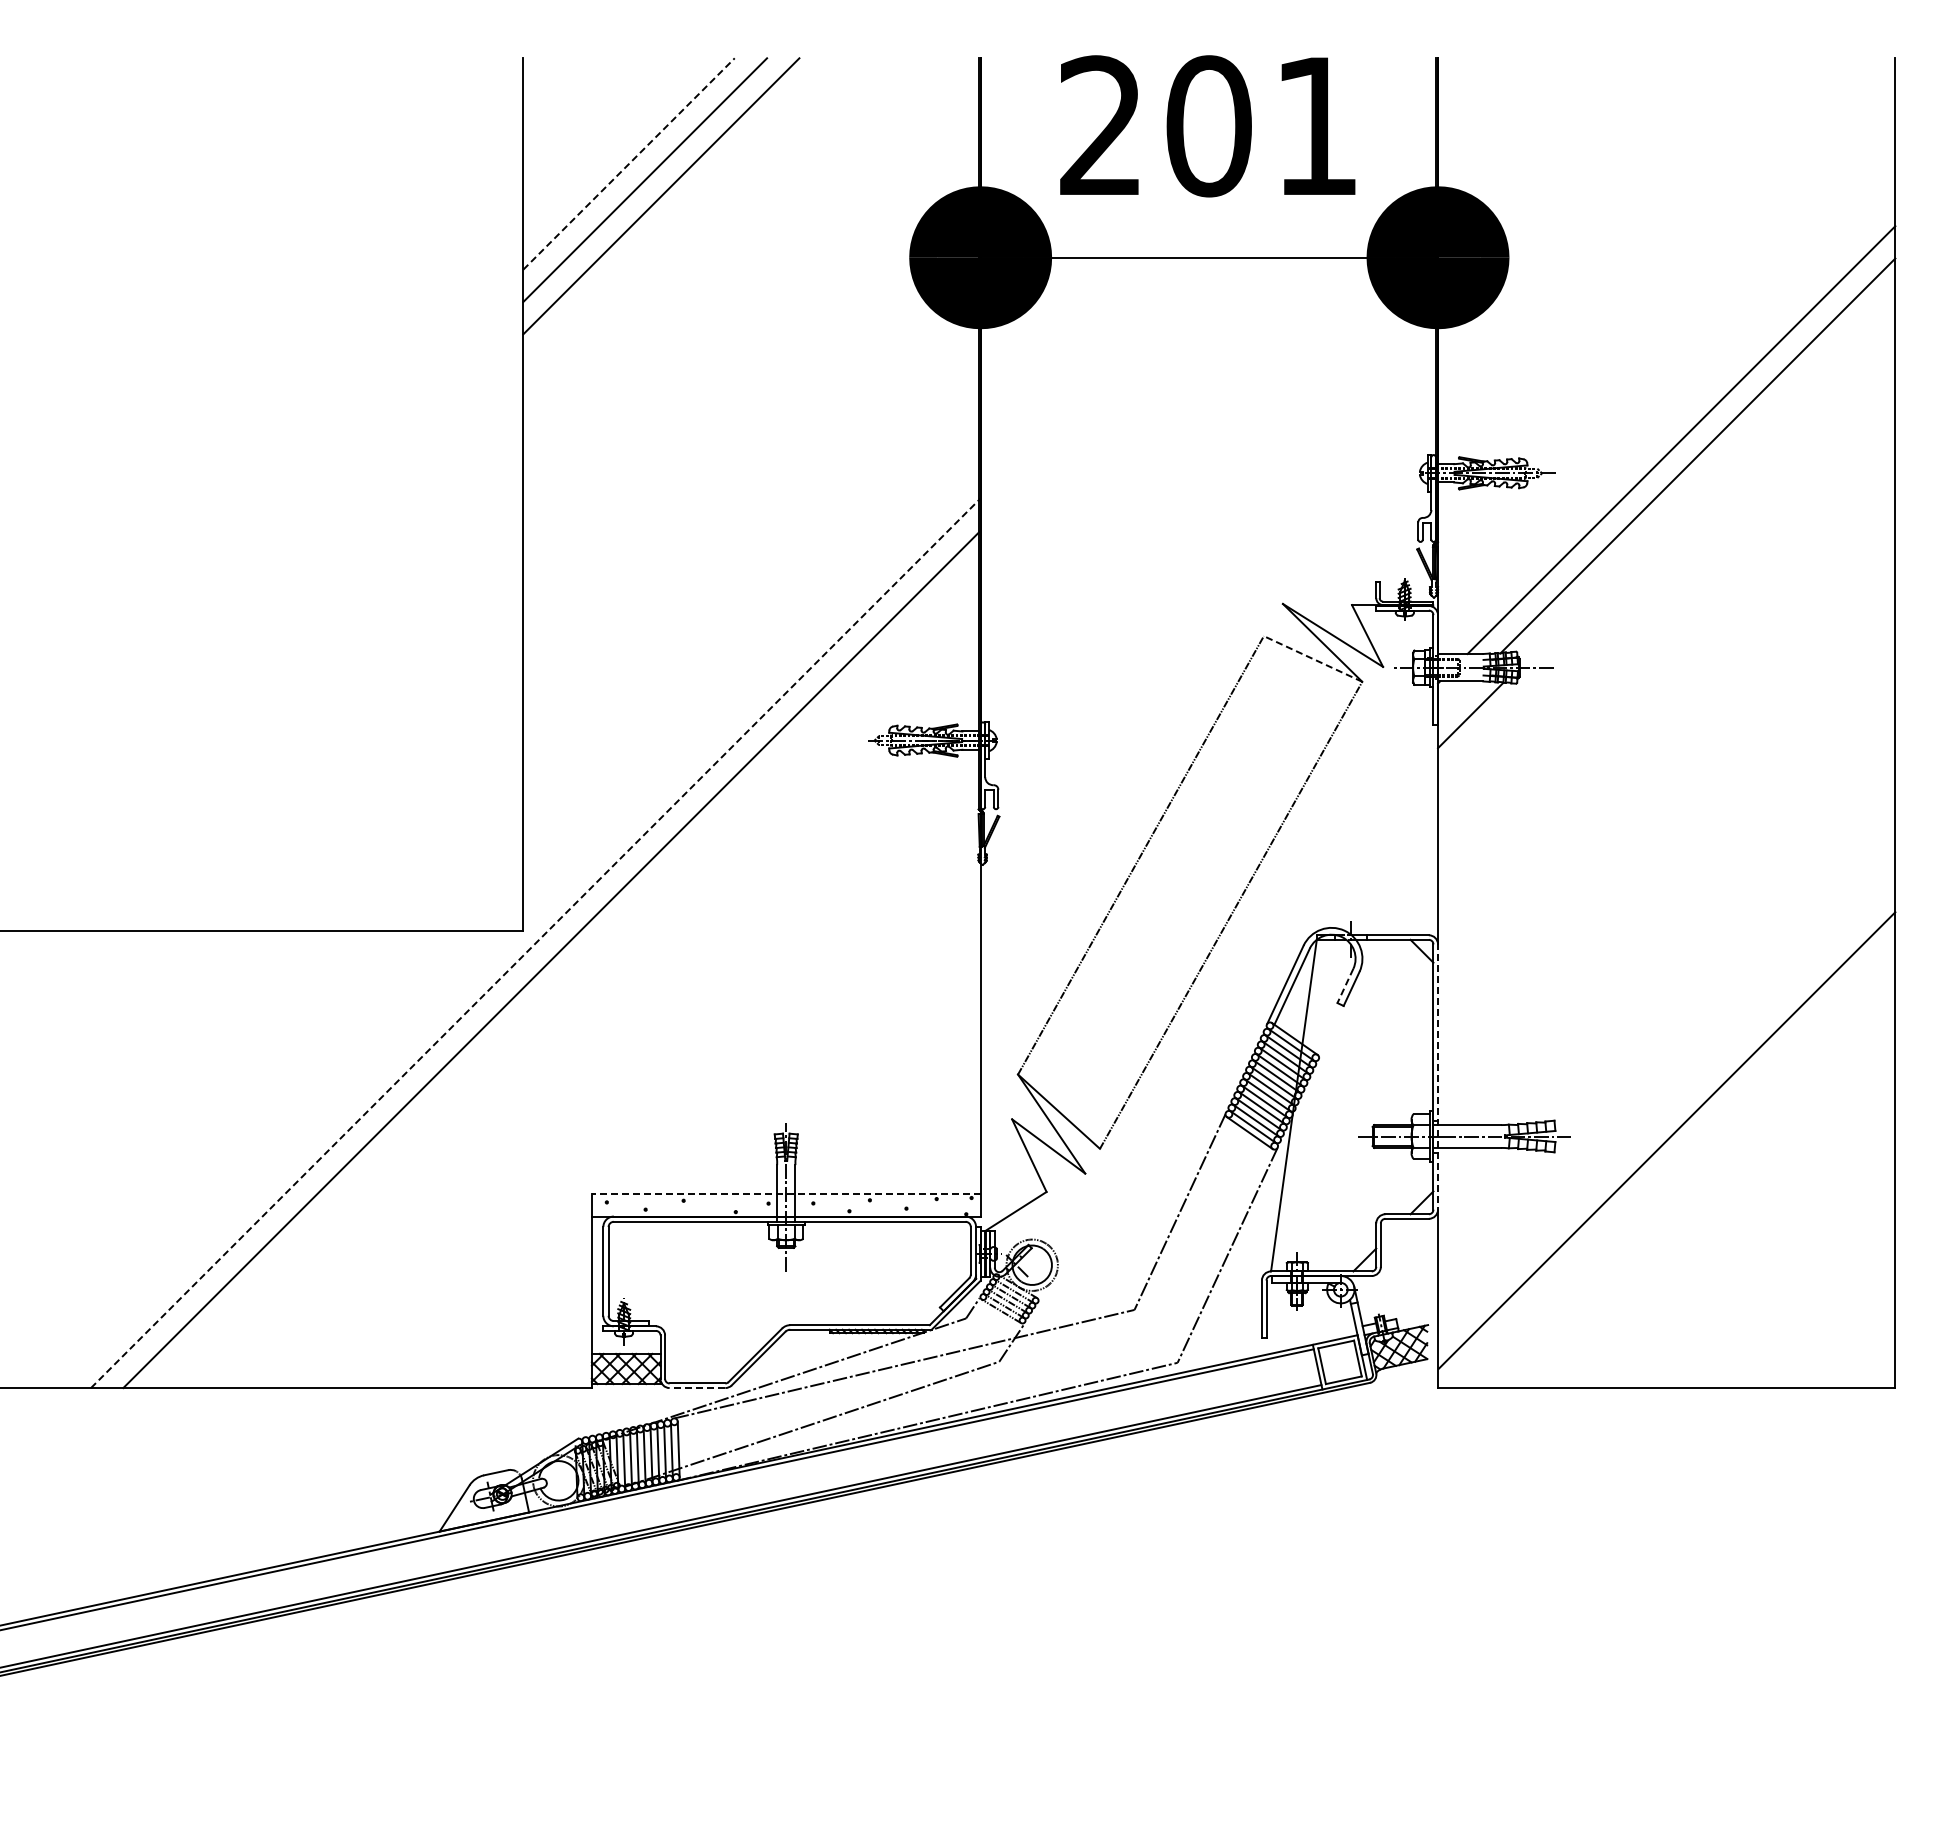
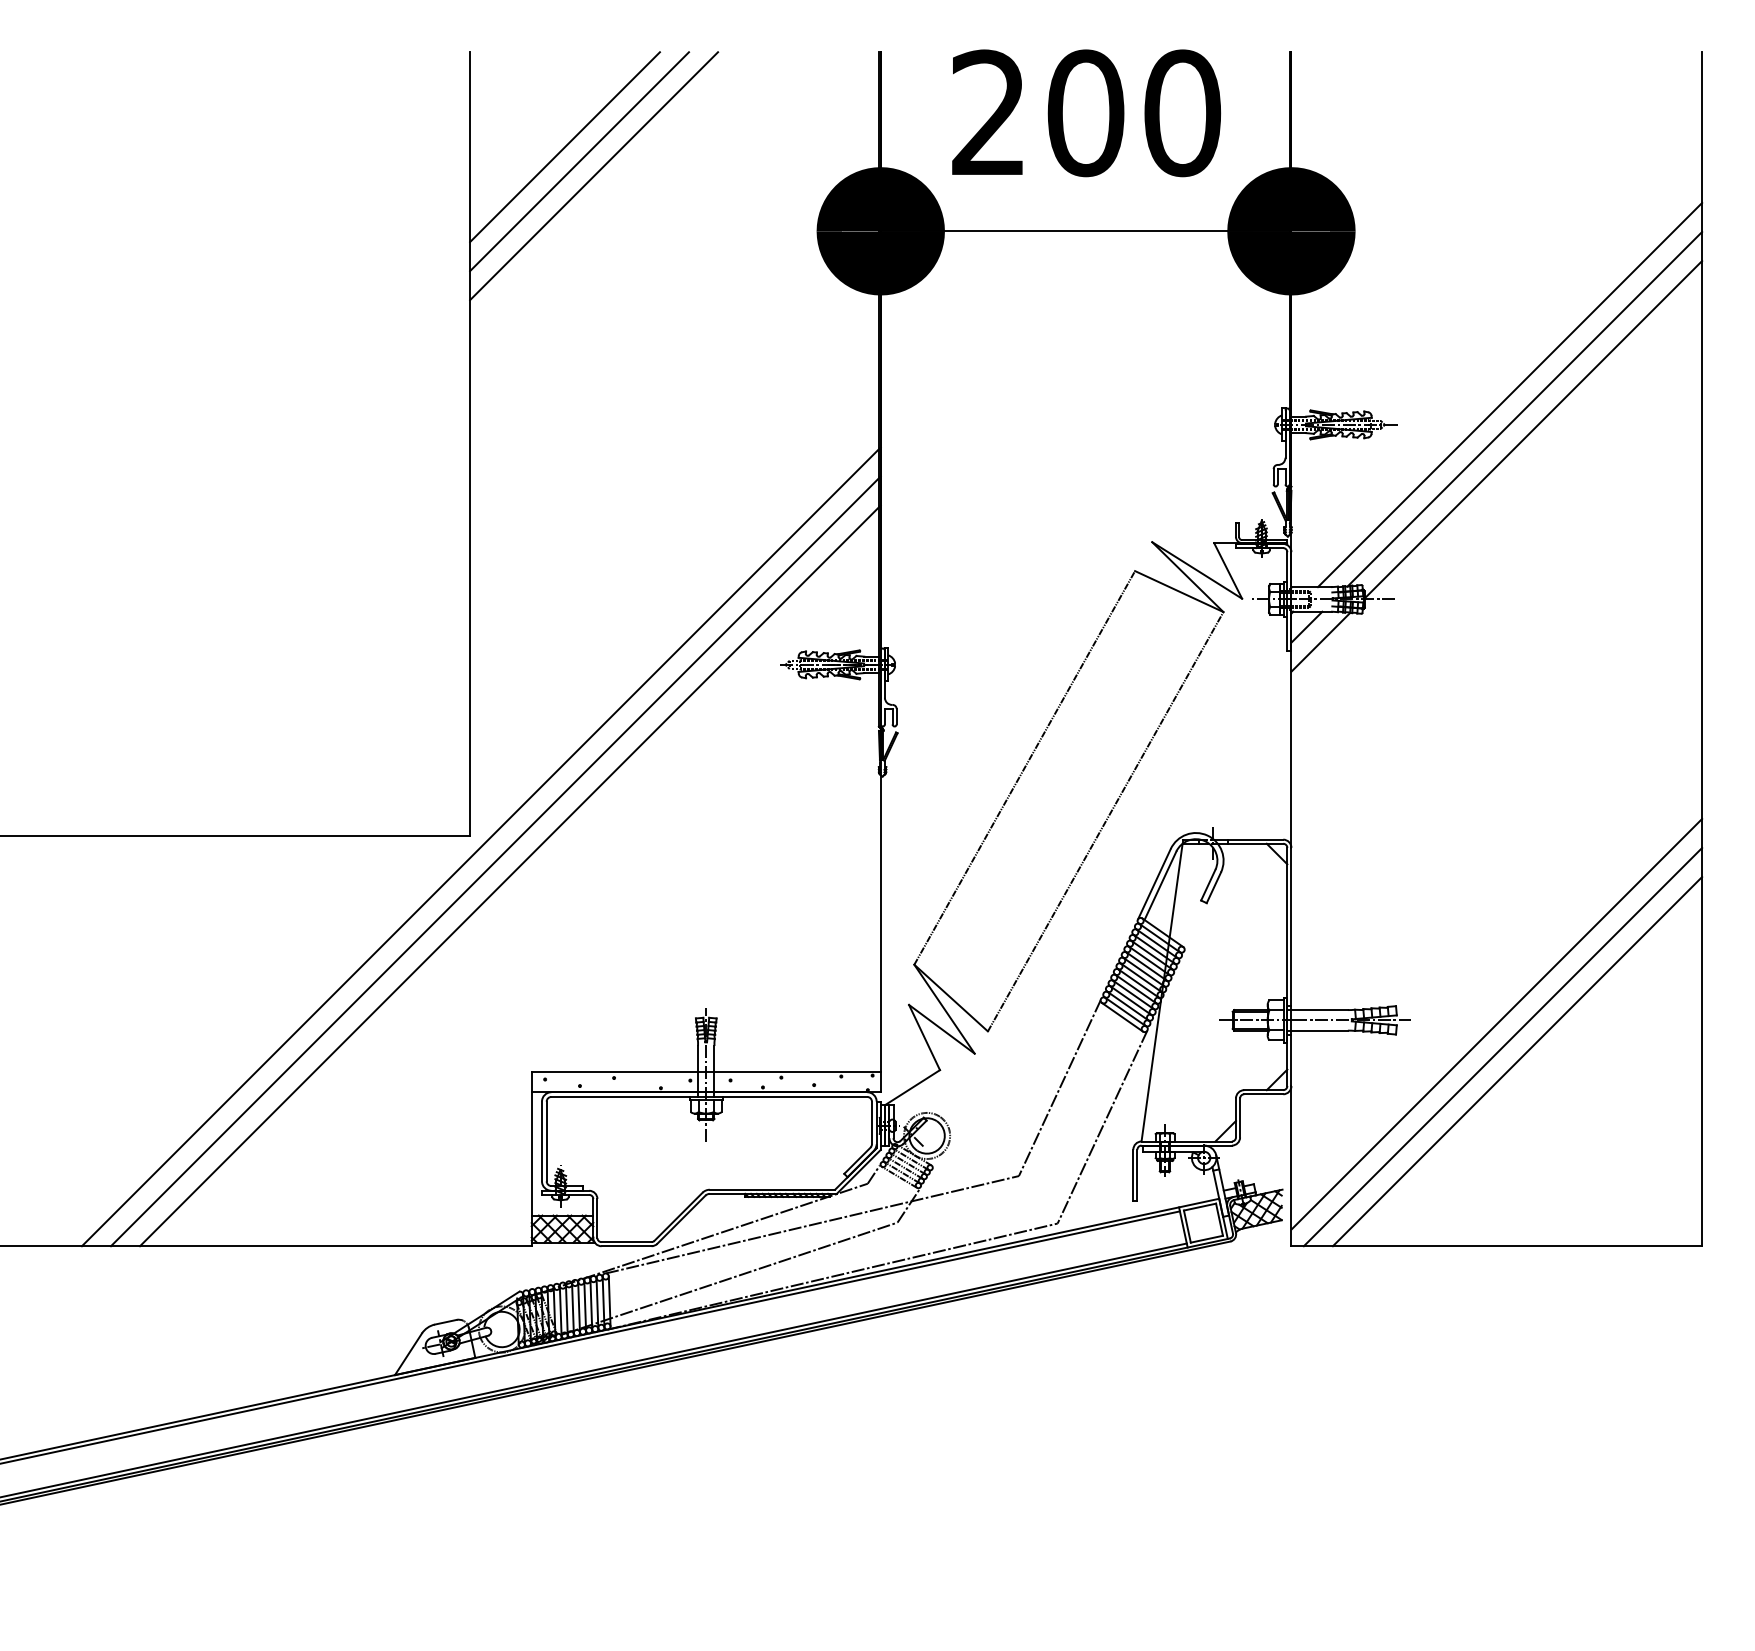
text: (1316, 126) -> (1182, 113), 201 -> 200
line: (629, 164) -> (565, 147), dashed -> solid
line: (1707, 478) -> (1533, 429), added
line: (1312, 658) -> (1178, 591), dashed -> solid
line: (1455, 698) -> (1307, 627), added
line: (536, 942) -> (481, 846), dashed -> solid
line: (567, 975) -> (509, 875), added
line: (1345, 985) -> (1208, 884), dashed -> solid
line: (1438, 1076) -> (1291, 966), dashed -> solid
line: (1673, 1166) -> (1502, 1047), added
line: (1689, 1182) -> (1517, 1061), added
line: (785, 1193) -> (705, 1071), dashed -> solid
line: (697, 1388) -> (626, 1246), dashed -> solid

